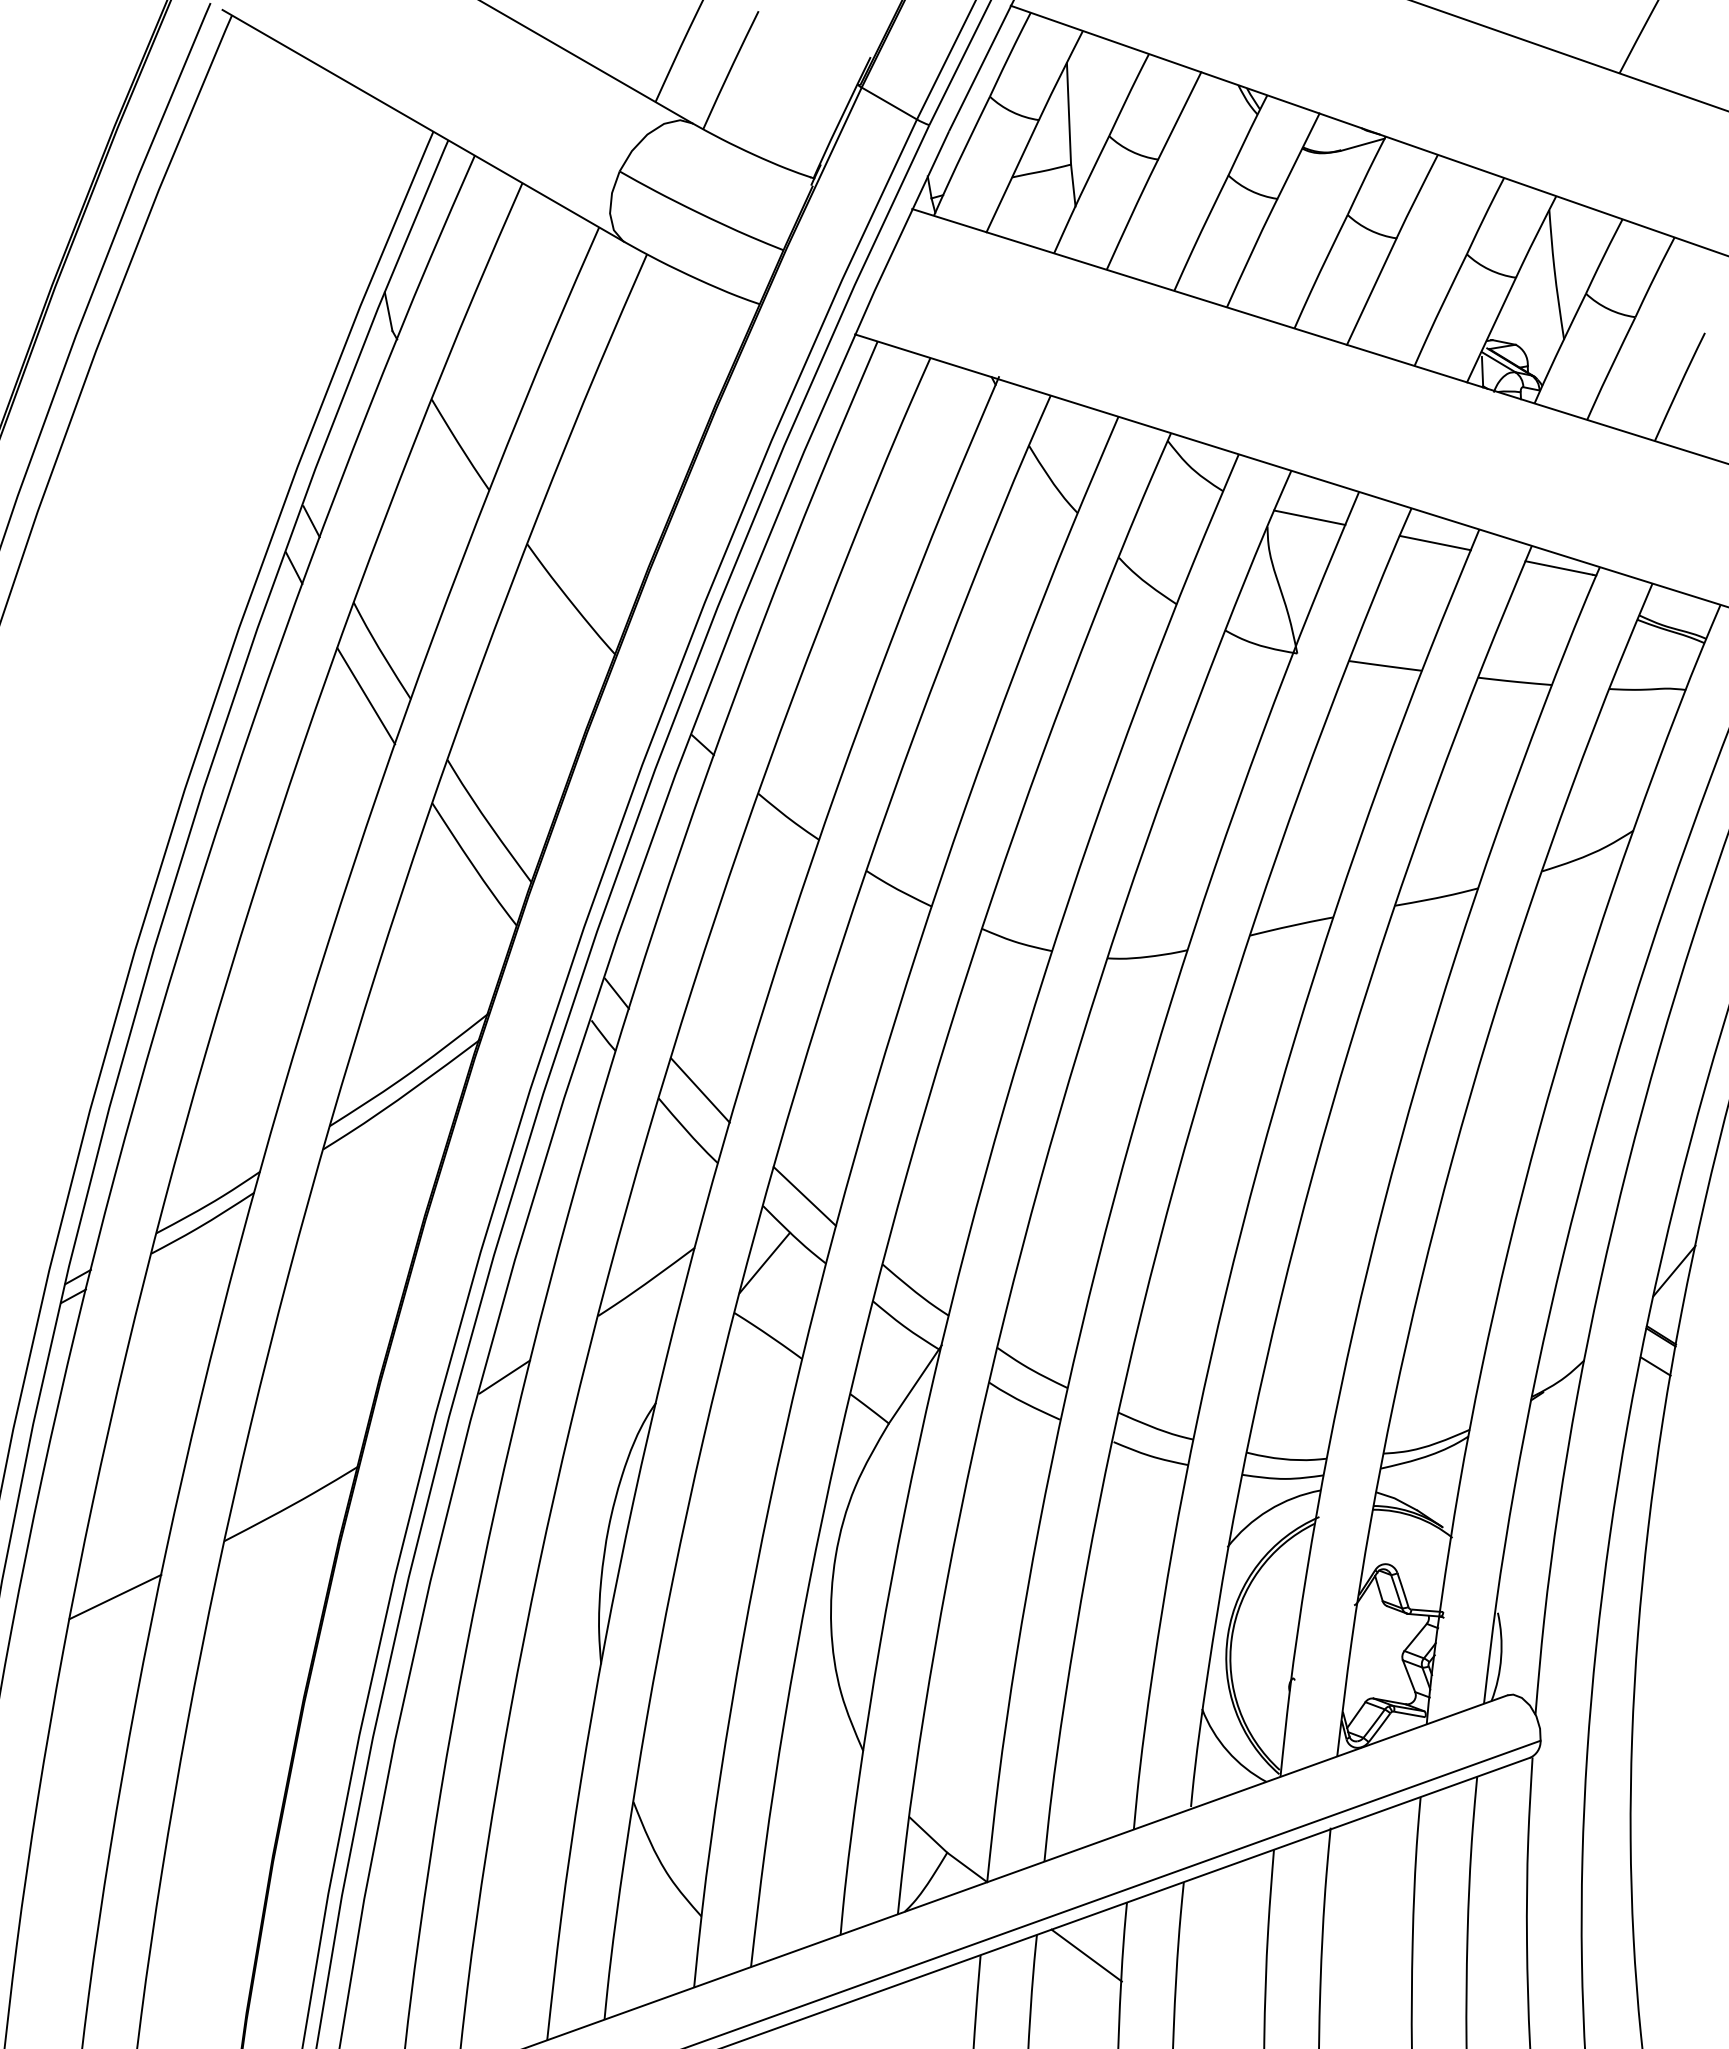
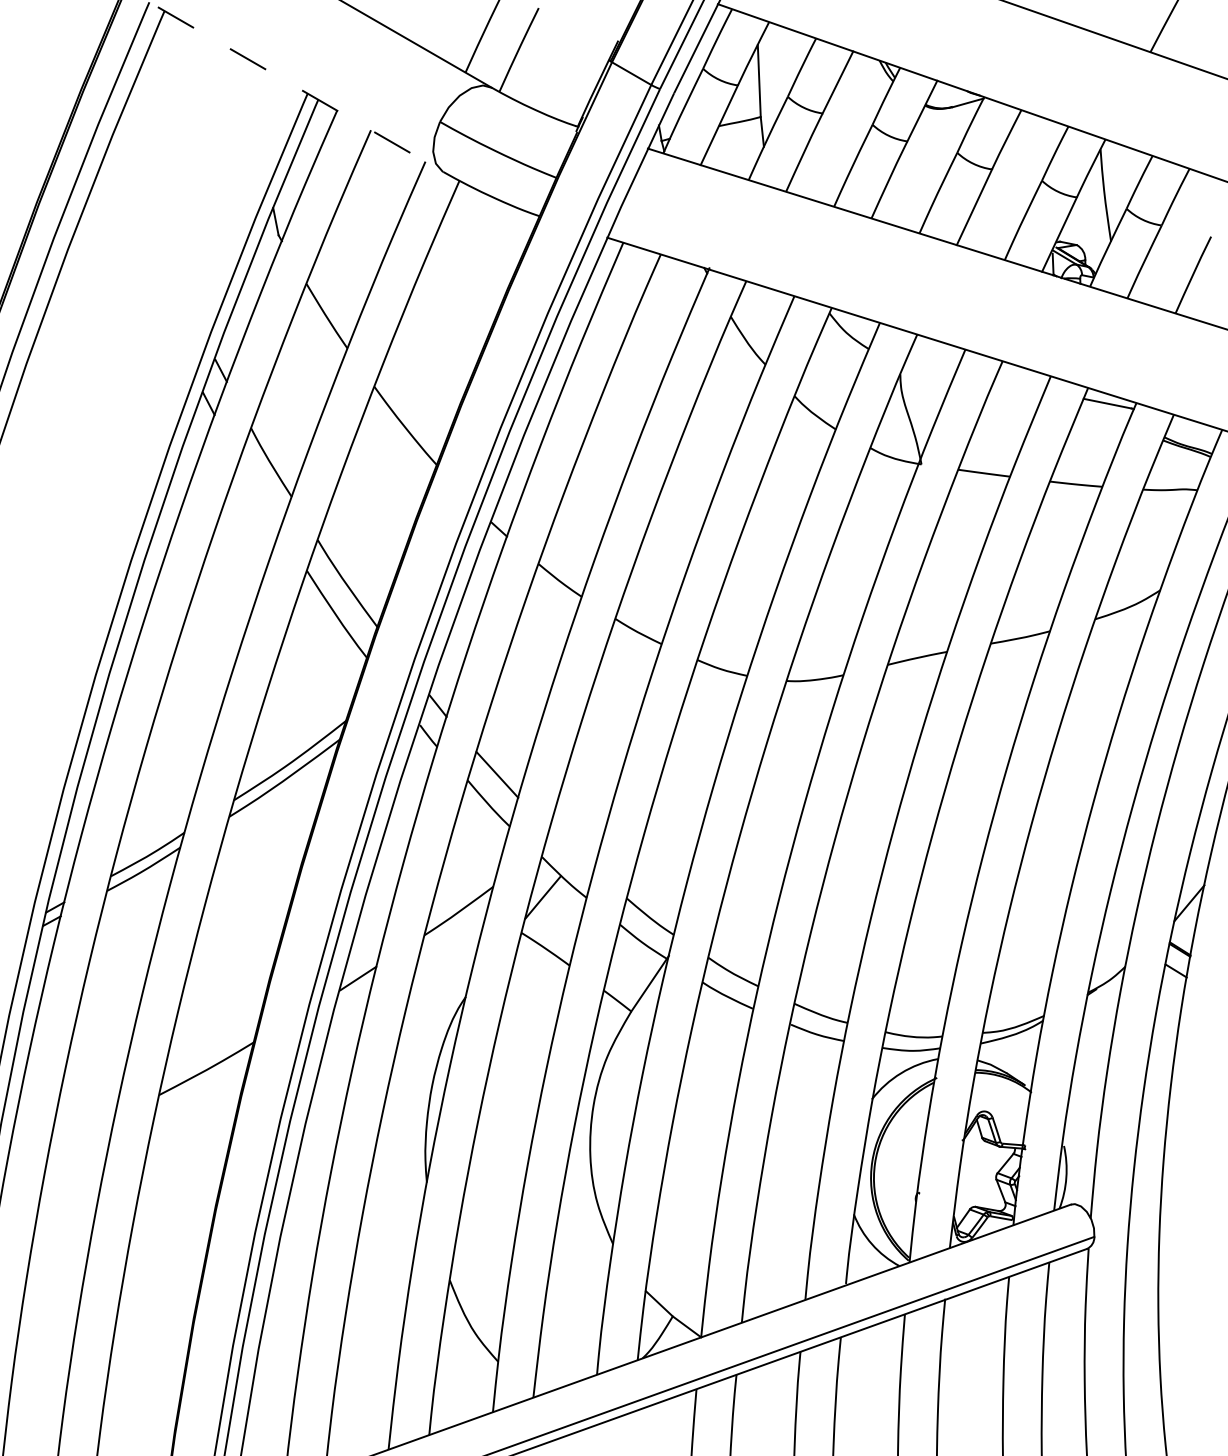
line: (423, 125) -> (300, 89), solid -> dashed
line: (1309, 517) -> (930, 367), removed
line: (1434, 542) -> (1018, 385), removed
line: (366, 696) -> (260, 494), removed
line: (804, 1196) -> (571, 850), removed
line: (115, 1596) -> (81, 1134), removed
line: (1086, 1955) -> (771, 1389), removed

